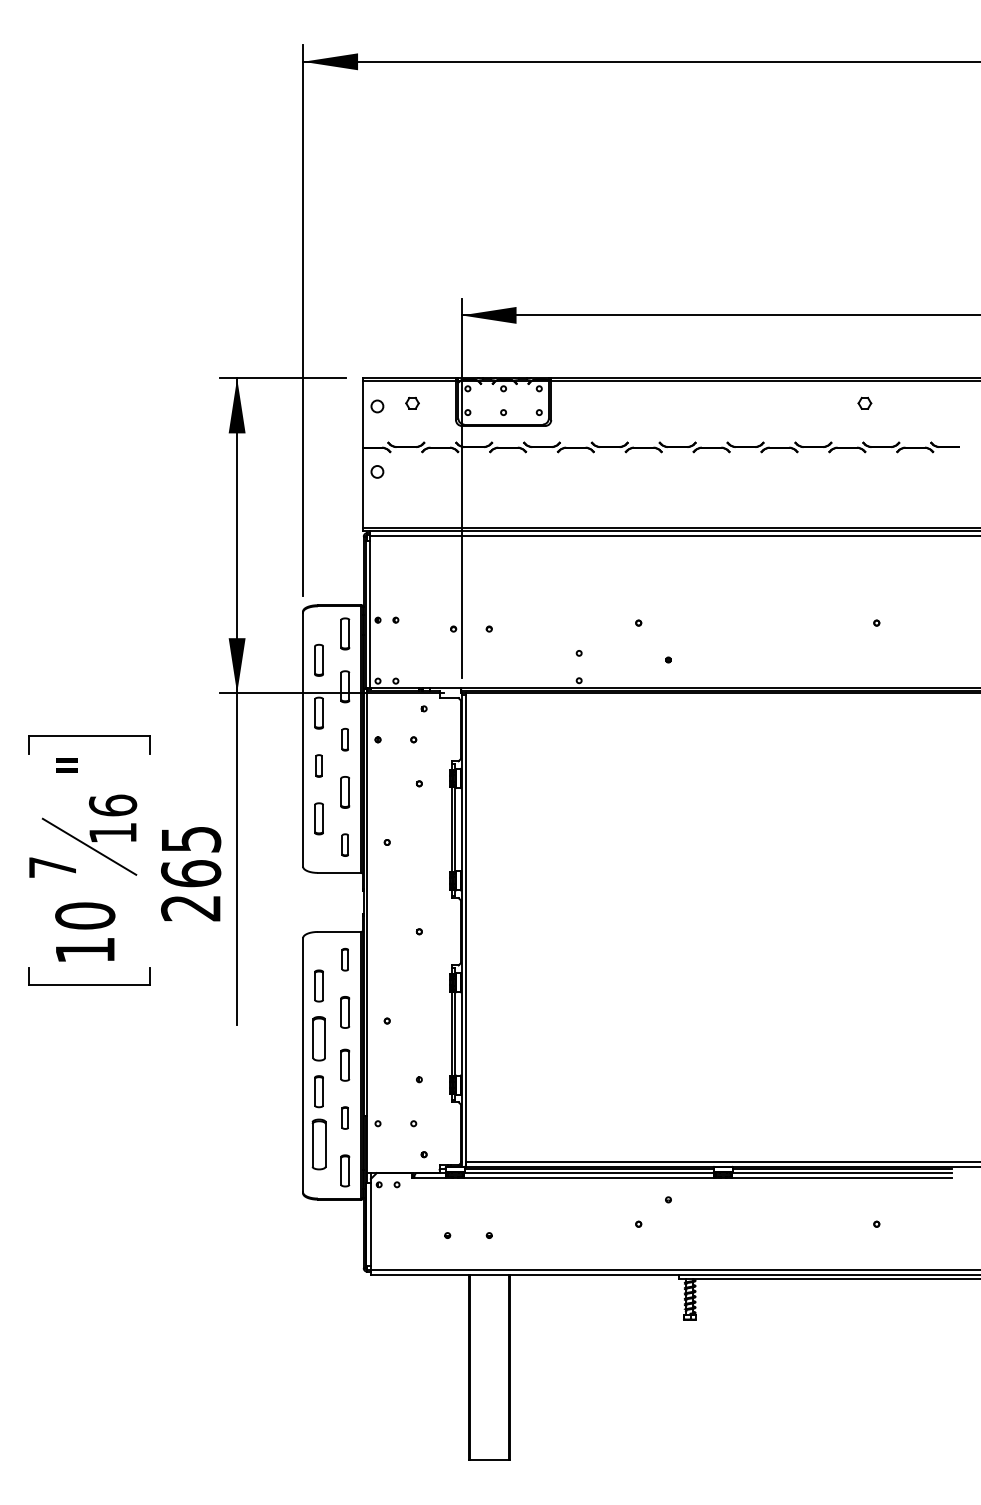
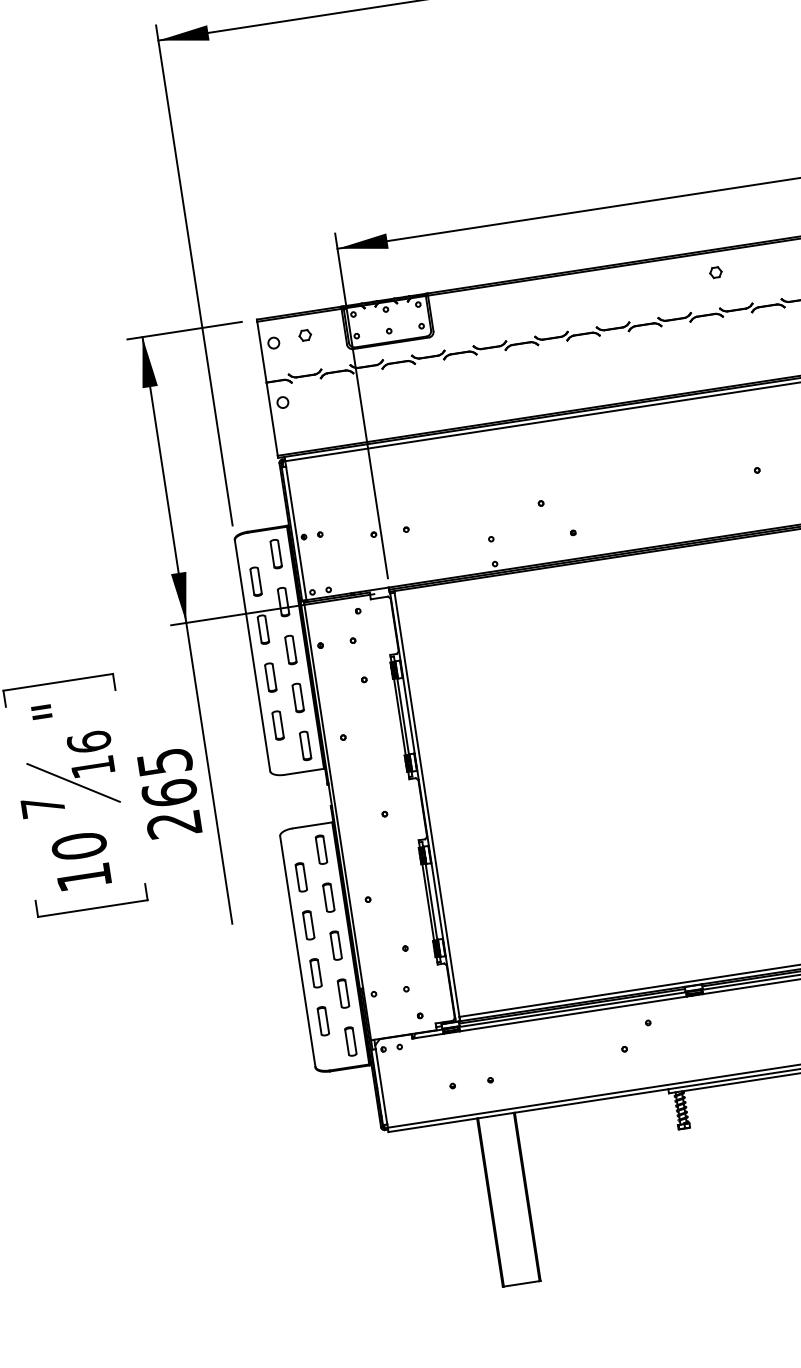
part: (345, 739) -> (291, 649), size x1.43
part: (318, 765) -> (270, 677), size x1.43
part: (345, 844) -> (305, 745), size x1.43
part: (345, 959) -> (321, 849), size x1.43
part: (318, 1038) -> (308, 925), size x0.71
part: (345, 1117) -> (343, 993), size x1.43
part: (318, 1144) -> (322, 1021), size x0.62

